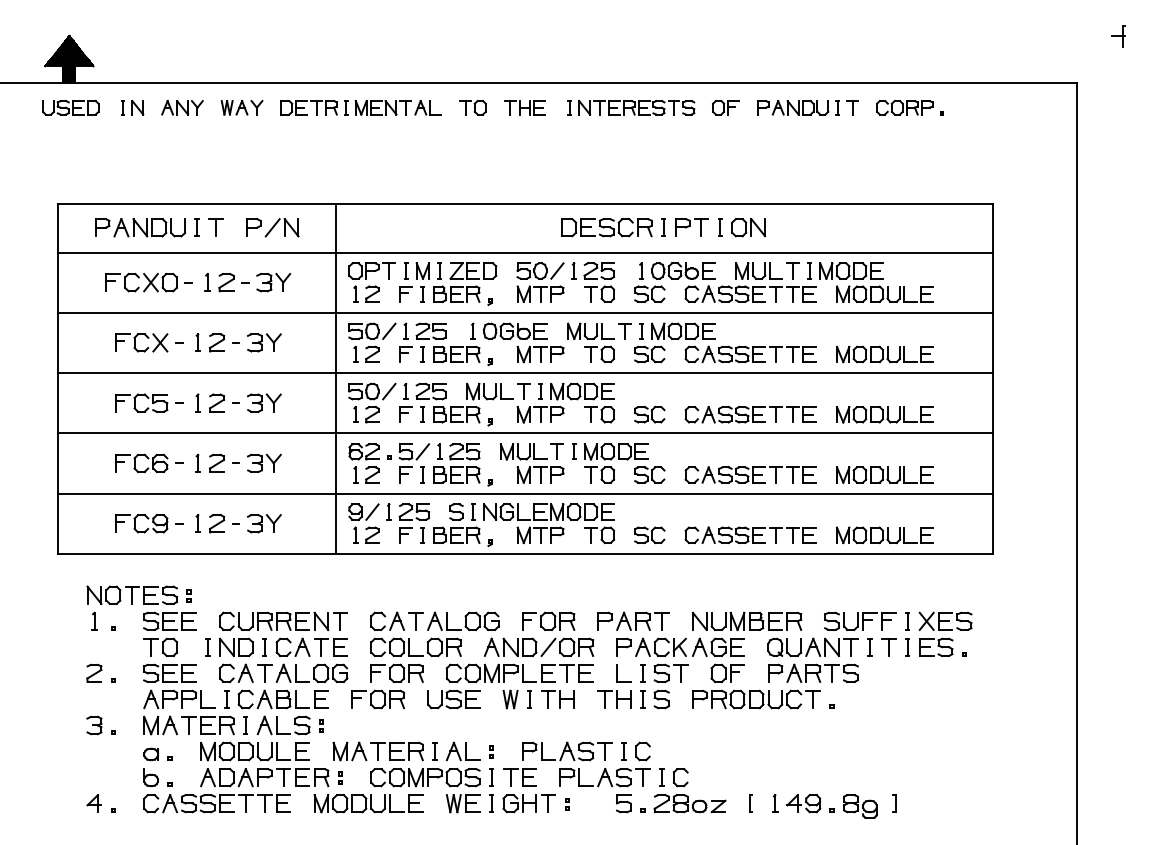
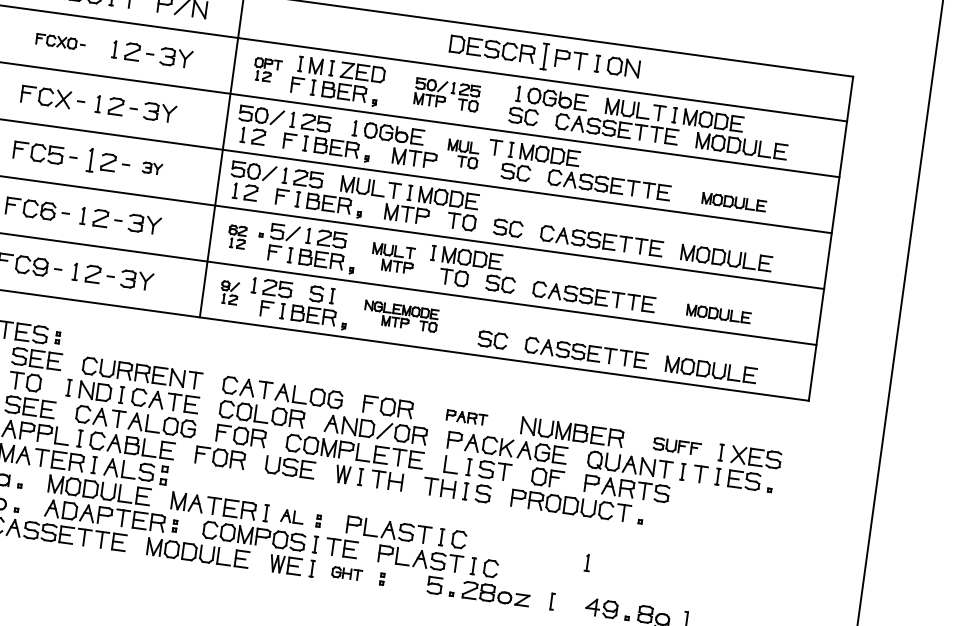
part: (663, 227) -> (544, 56), size x1.6
part: (148, 282) -> (60, 41), size x0.6
part: (371, 282) -> (267, 70), size x0.6
part: (565, 282) -> (446, 94), size x0.7
part: (590, 342) -> (462, 153), size x0.7
part: (884, 354) -> (733, 202), size x0.7
part: (197, 402) -> (90, 159), size x1.4
part: (264, 402) -> (152, 167), size x0.6
part: (363, 463) -> (236, 237), size x0.6
part: (531, 463) -> (392, 258), size x0.7
part: (884, 474) -> (718, 313), size x0.7
part: (363, 523) -> (229, 292), size x0.6
part: (548, 523) -> (400, 316), size x0.6
part: (633, 620) -> (467, 416), size x0.6
part: (860, 620) -> (677, 445), size x0.7
part: (321, 725) -> (164, 474), size x1.6
part: (462, 751) -> (291, 516), size x0.7
part: (528, 803) -> (346, 573), size x0.6
part: (775, 803) -> (587, 562), moved

